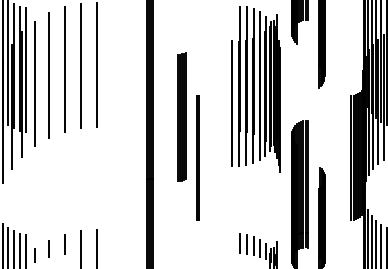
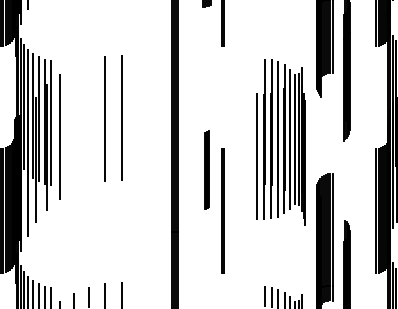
line: (64, 69) -> (89, 122), removed
line: (48, 75) -> (73, 128), removed
part: (181, 116) -> (206, 169), size x0.6

